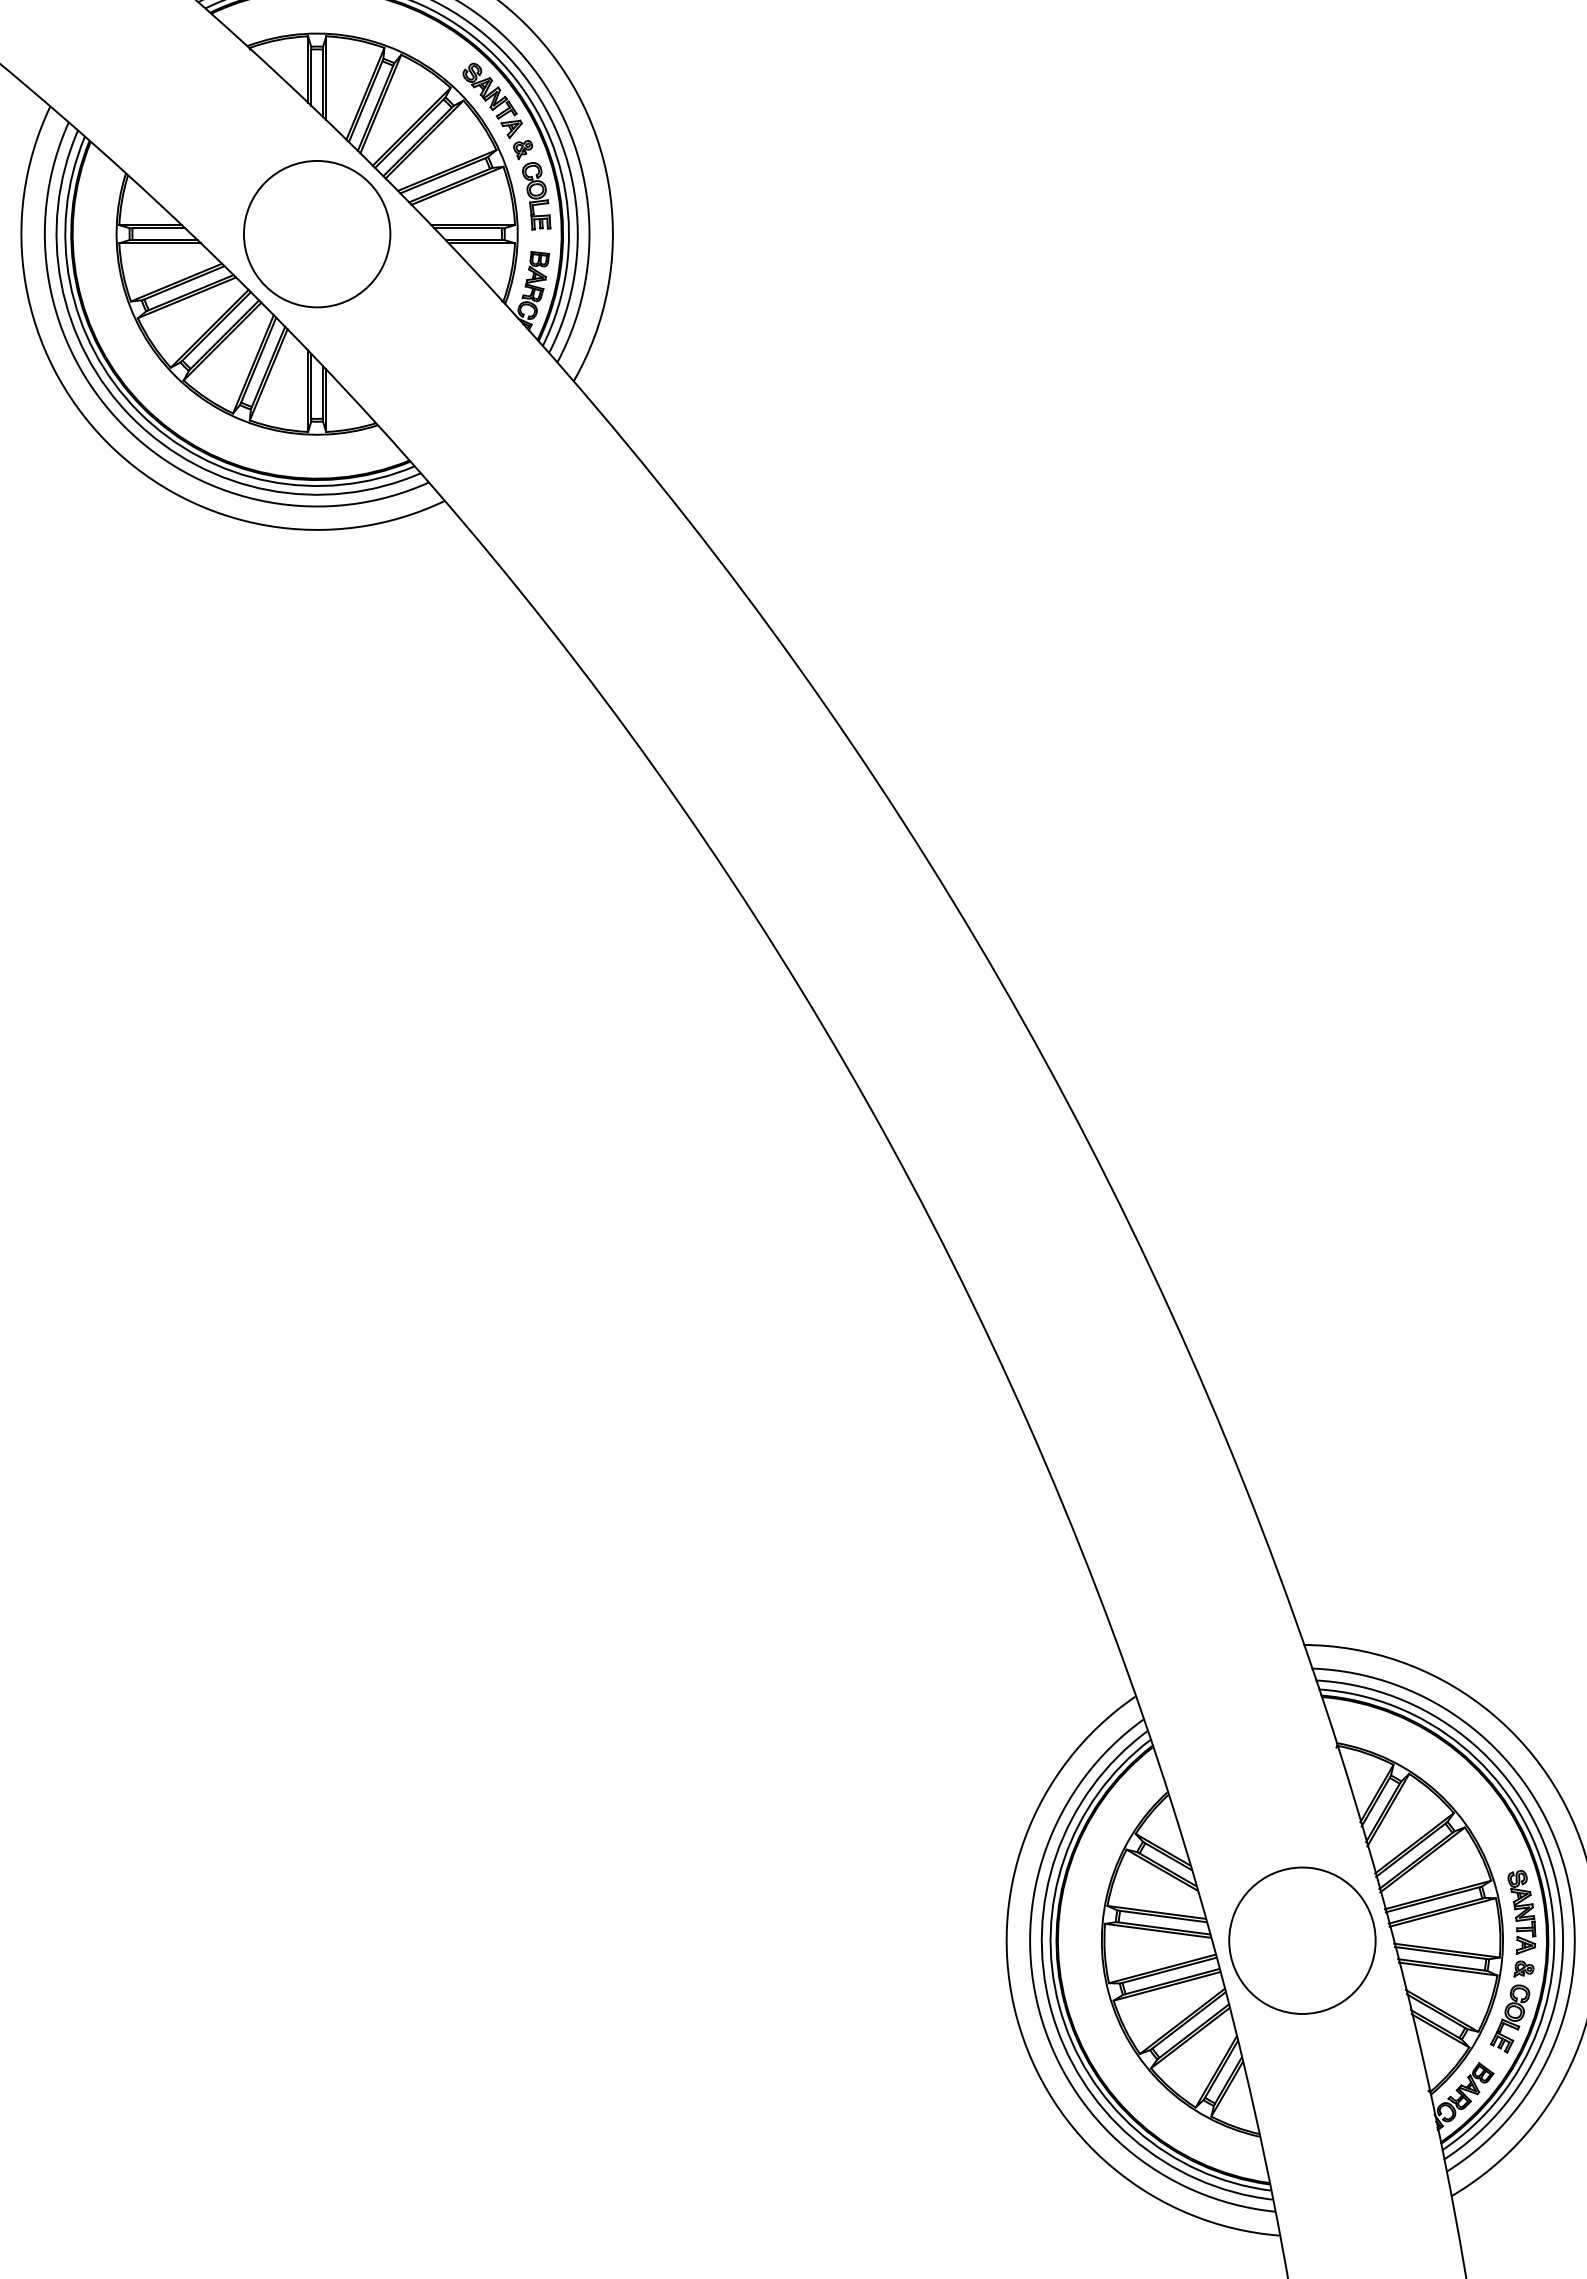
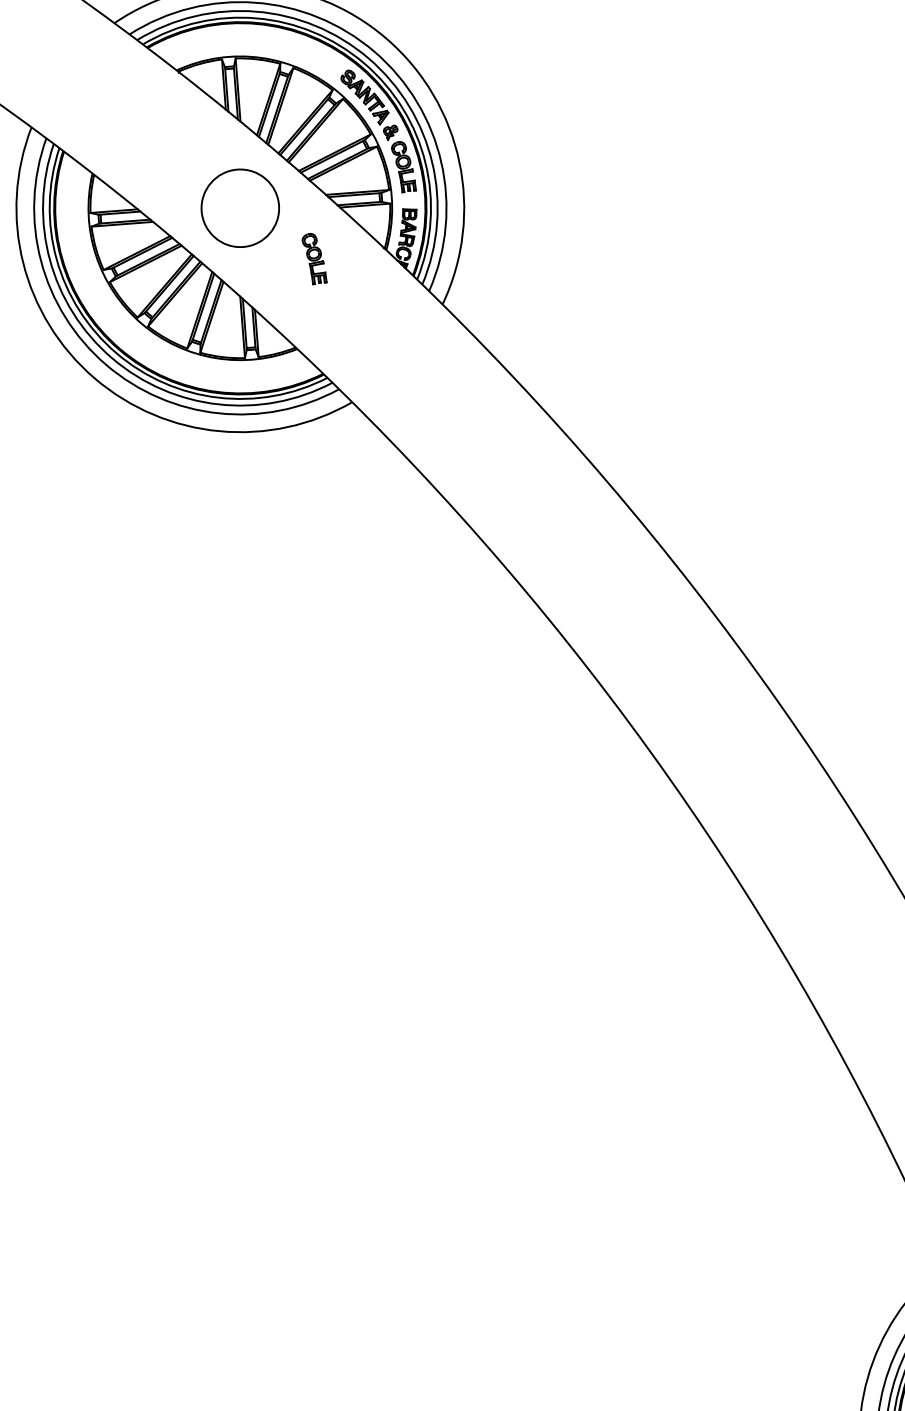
circle: (316, 233) -> (239, 207), size x0.7
part: (409, 308) -> (314, 259), added

